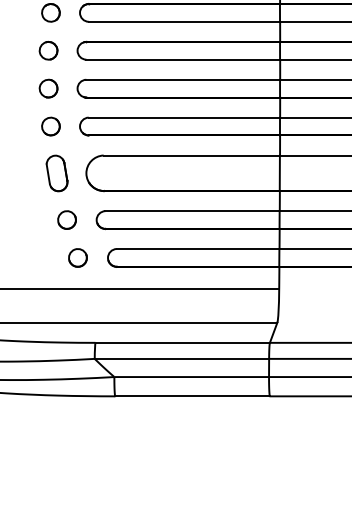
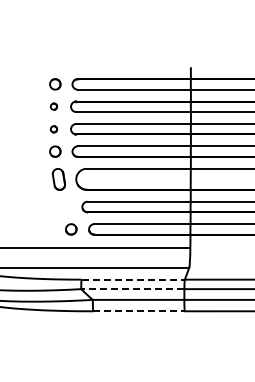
part: (47, 50) -> (53, 106), size x0.6
part: (47, 89) -> (53, 129), size x0.6
part: (66, 219) -> (64, 206), removed
line: (183, 342) -> (133, 279), solid -> dashed
line: (181, 359) -> (132, 289), solid -> dashed
line: (193, 396) -> (139, 311), solid -> dashed

